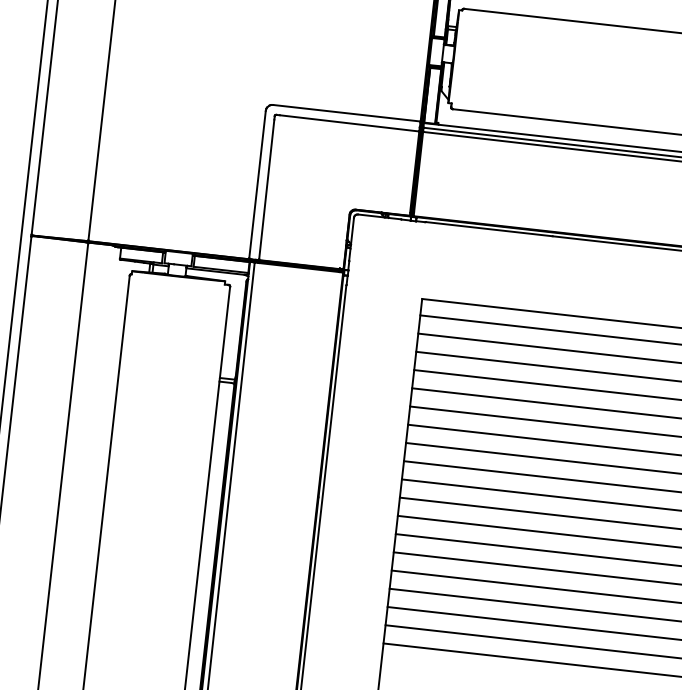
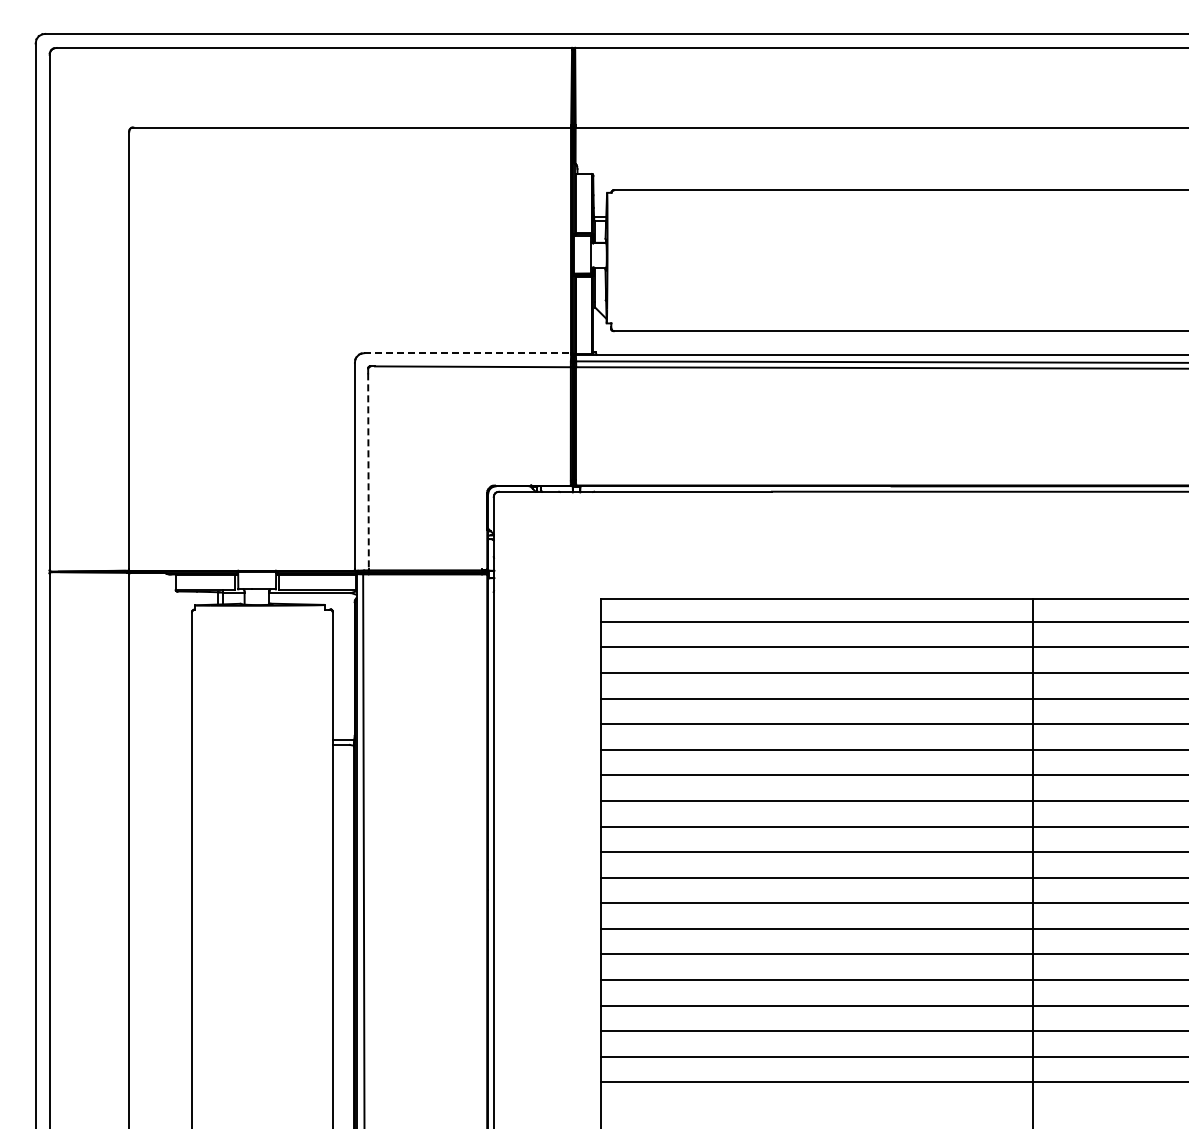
line: (347, 113) -> (468, 353), solid -> dashed
line: (266, 189) -> (368, 471), solid -> dashed

